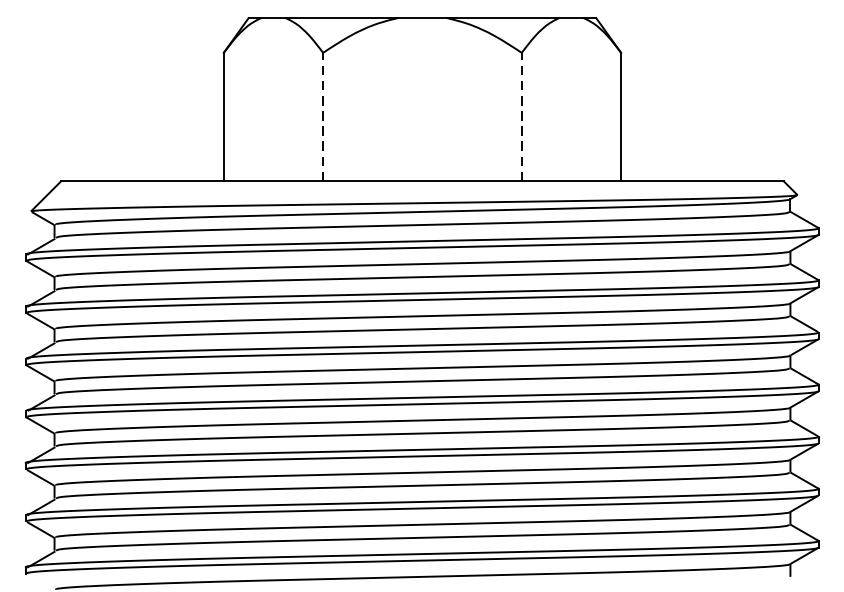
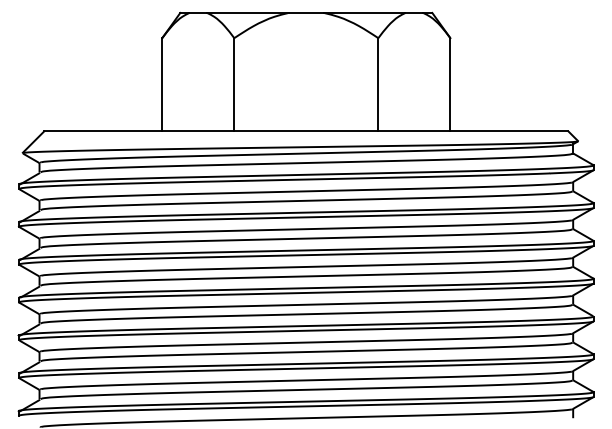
line: (323, 116) -> (234, 84), dashed -> solid
line: (521, 116) -> (378, 84), dashed -> solid

